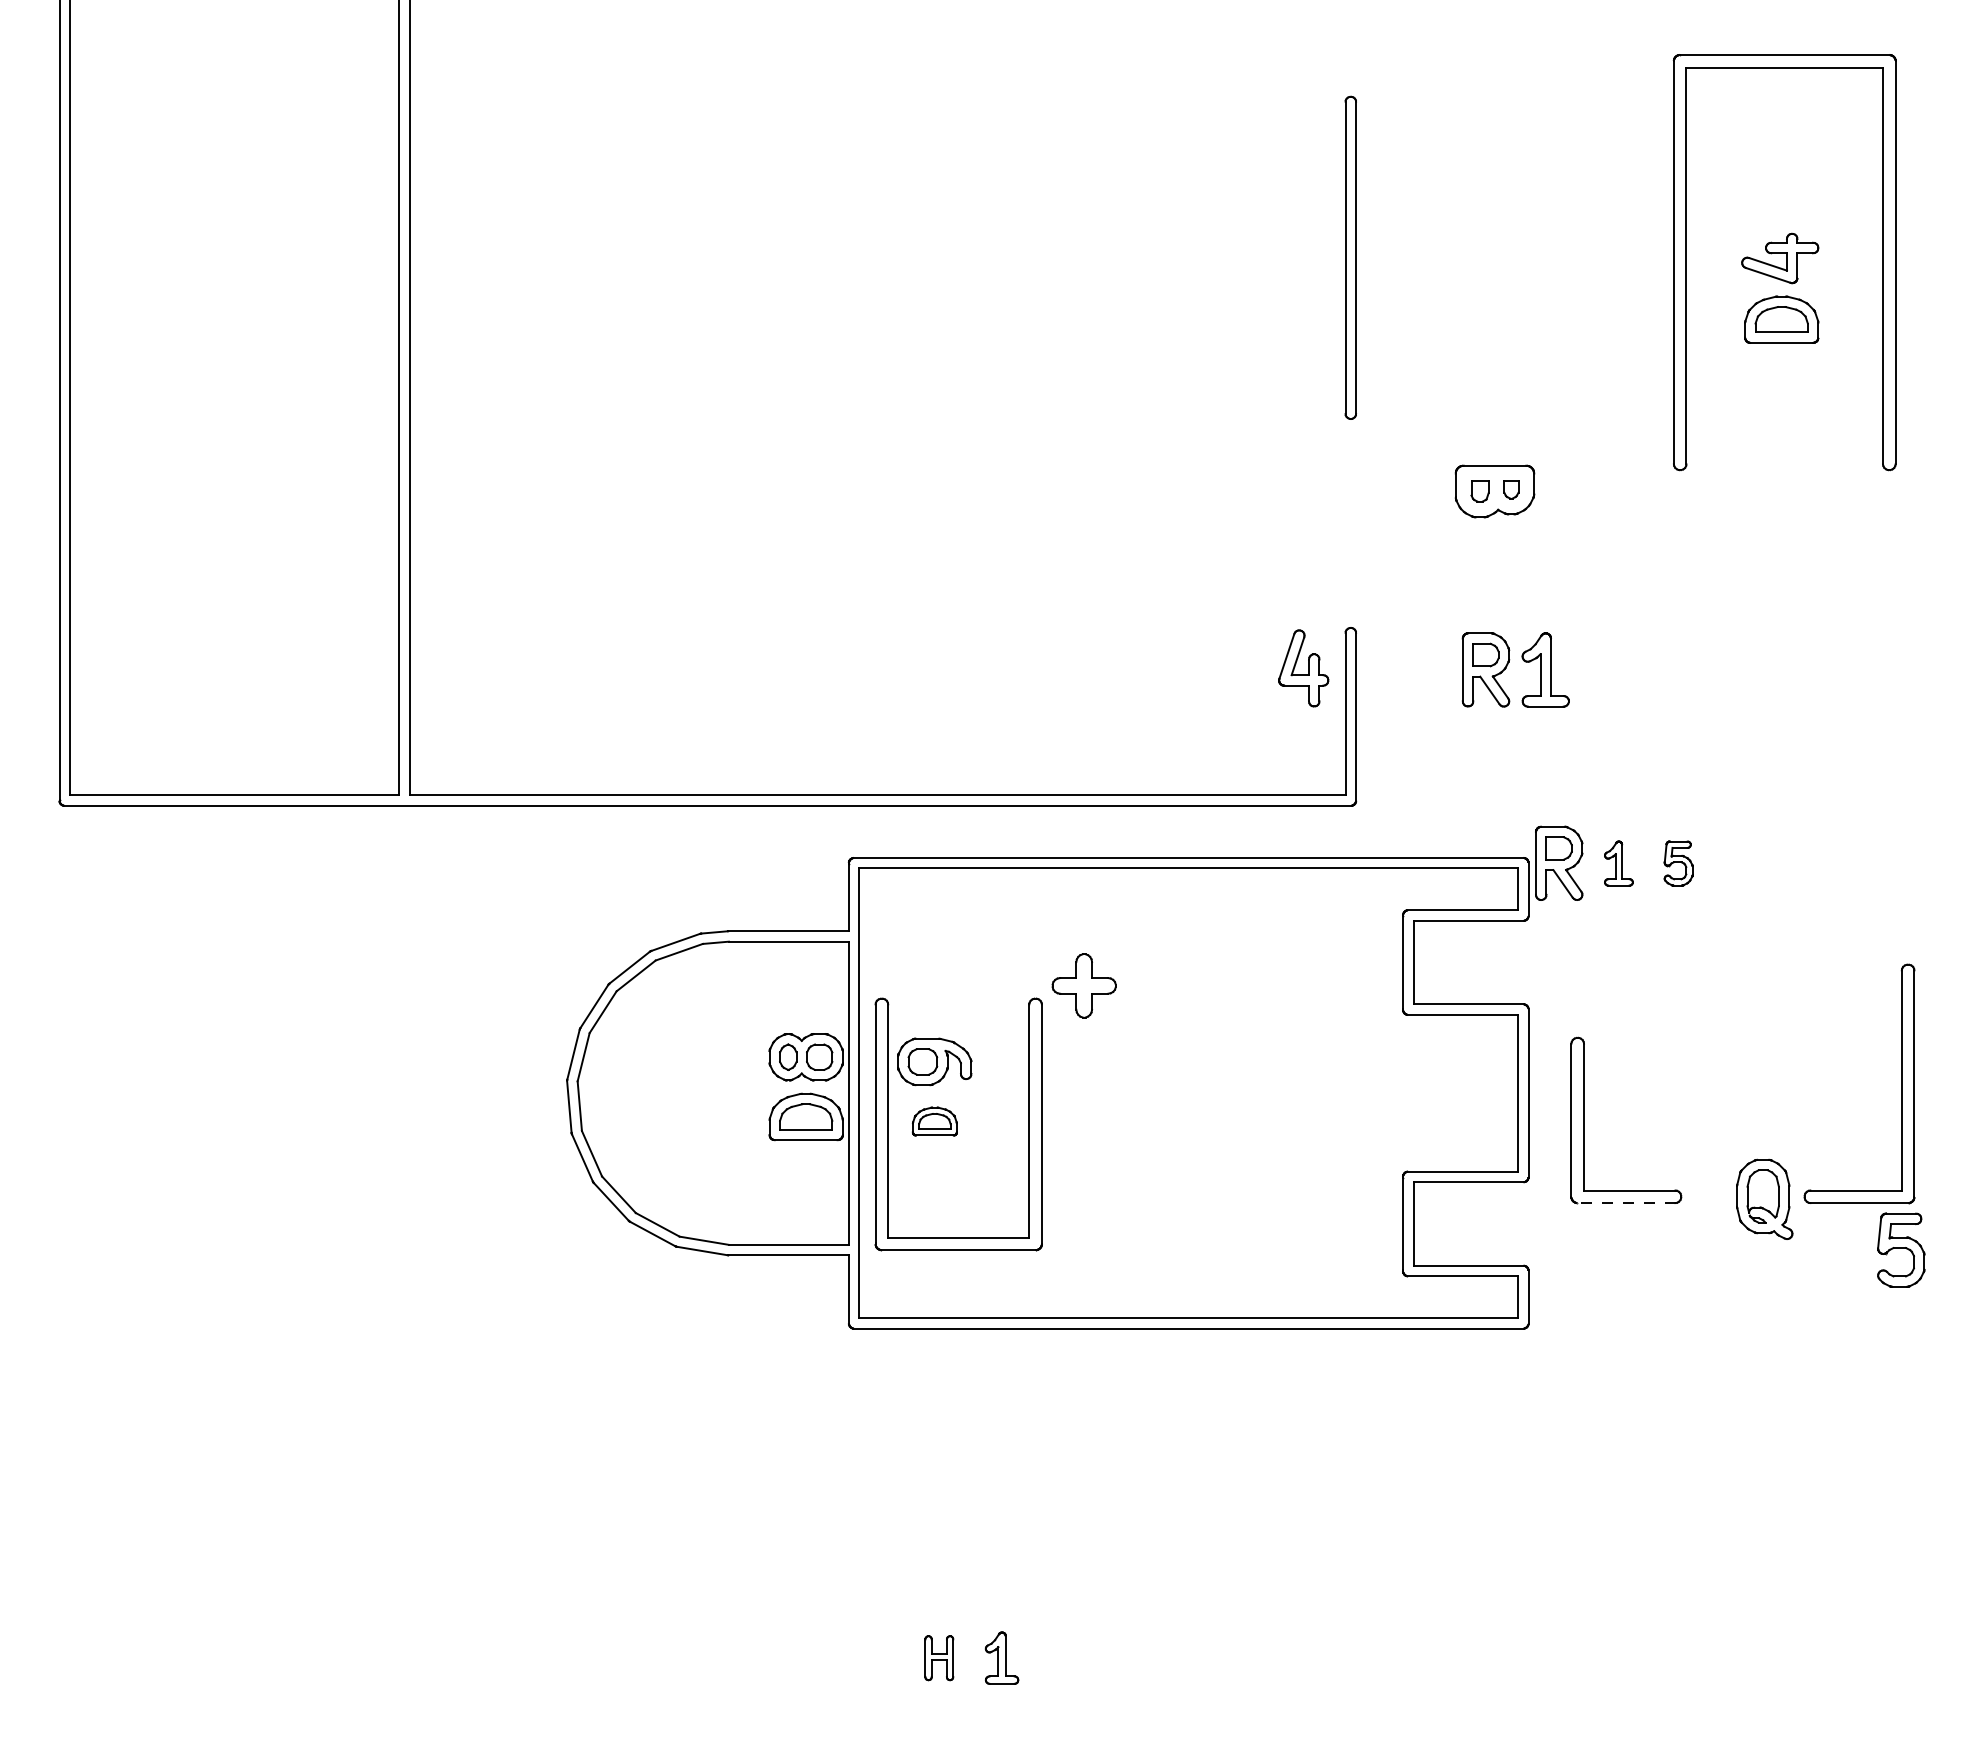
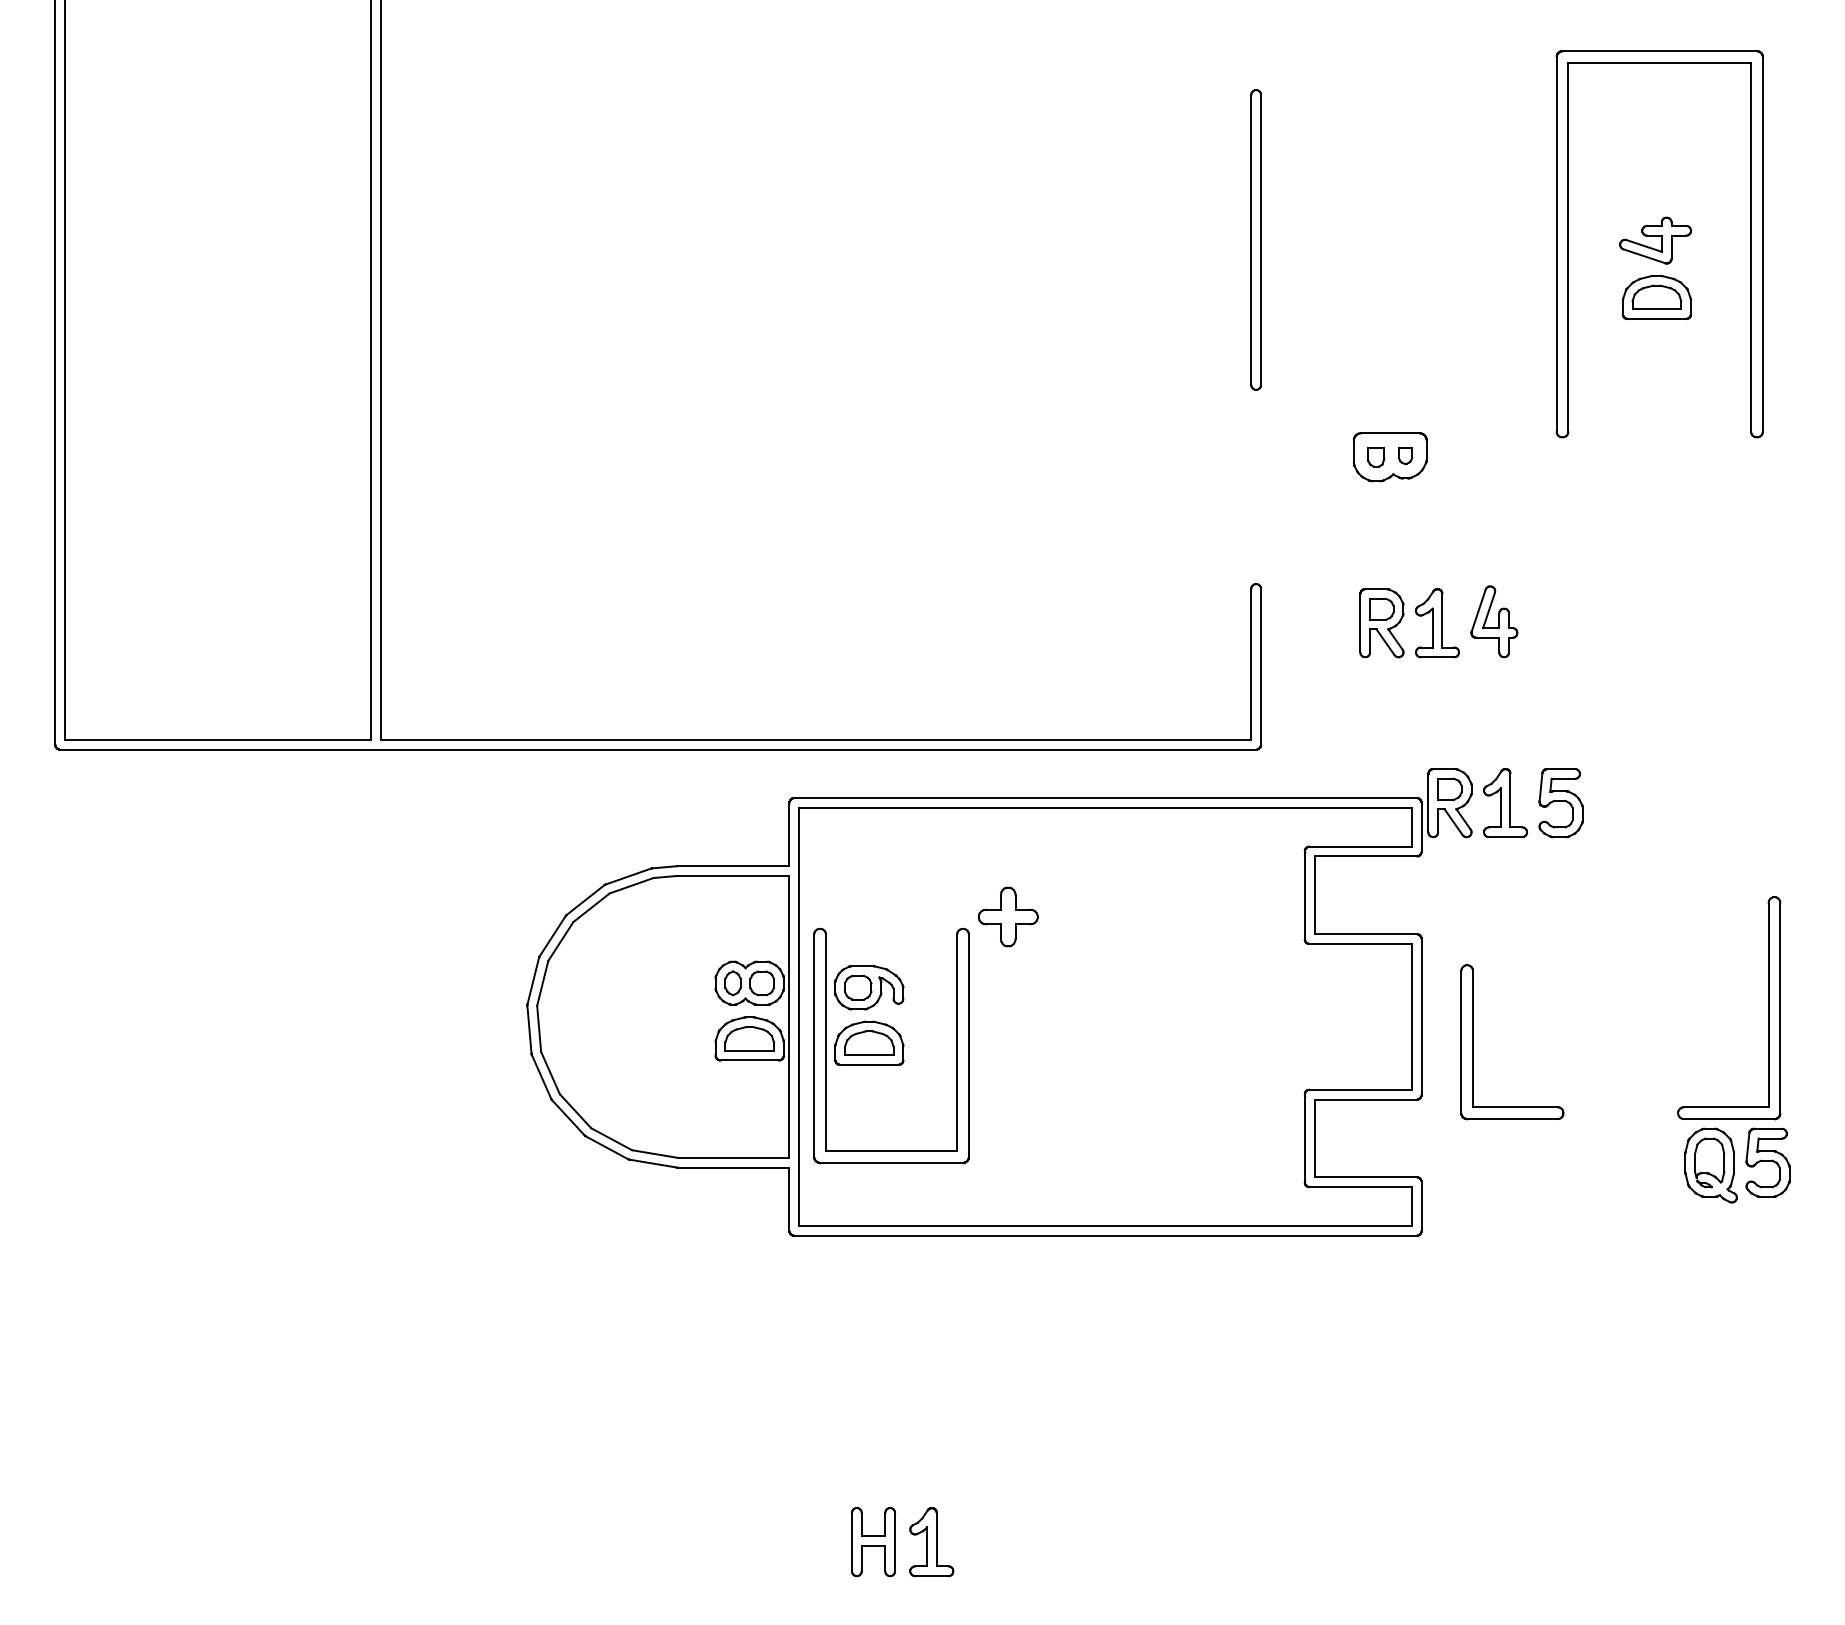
part: (1303, 668) -> (1494, 621), moved
part: (1618, 863) -> (1505, 803), size x1.67
part: (1678, 863) -> (1560, 803), size x1.67
part: (935, 1120) -> (869, 1042), size x1.67
part: (1764, 1199) -> (1710, 1165), moved
line: (1626, 1203) -> (1512, 1119), dashed -> solid
part: (939, 1658) -> (873, 1542), size x1.67
part: (1001, 1658) -> (931, 1542), size x1.43

